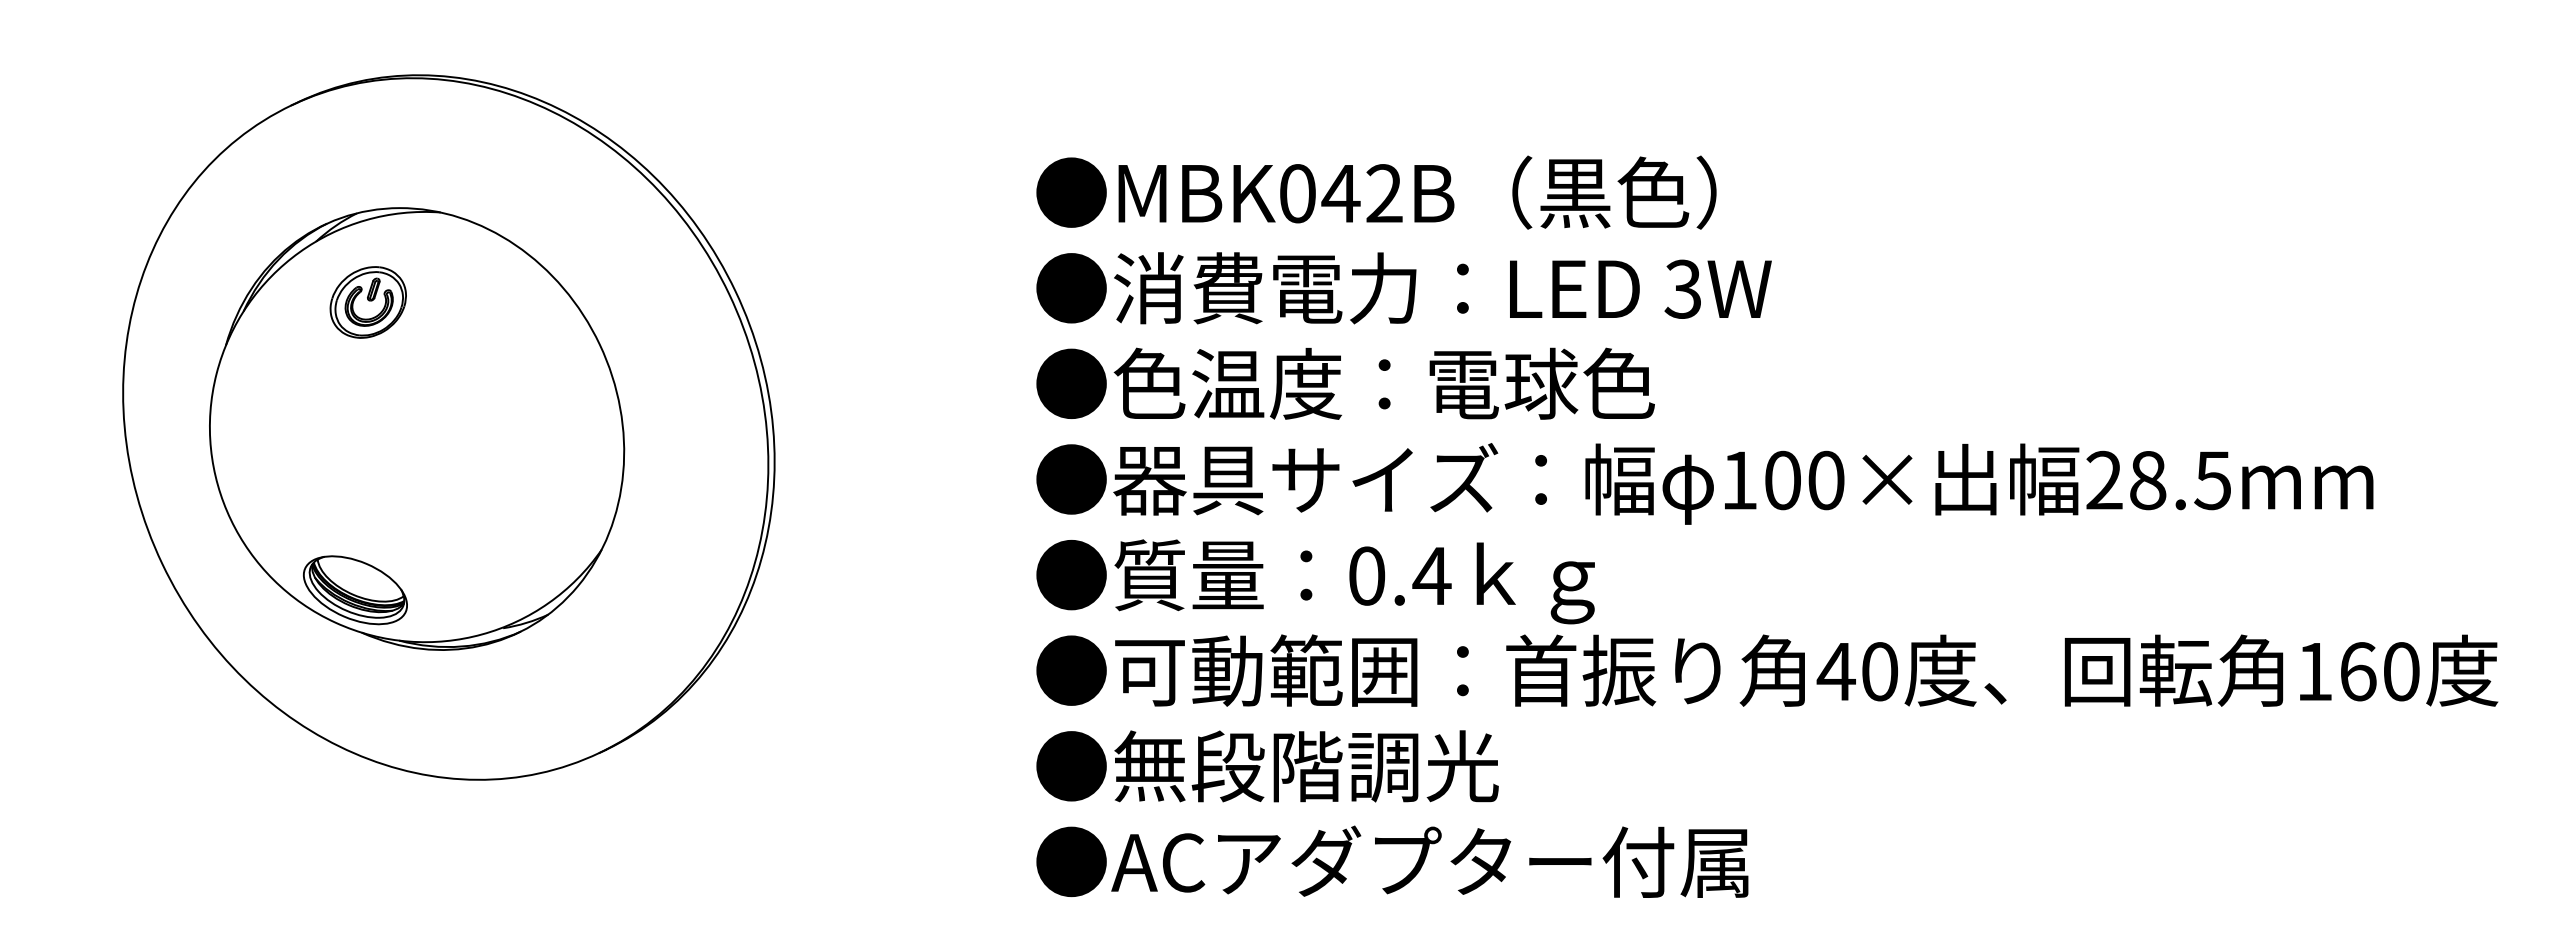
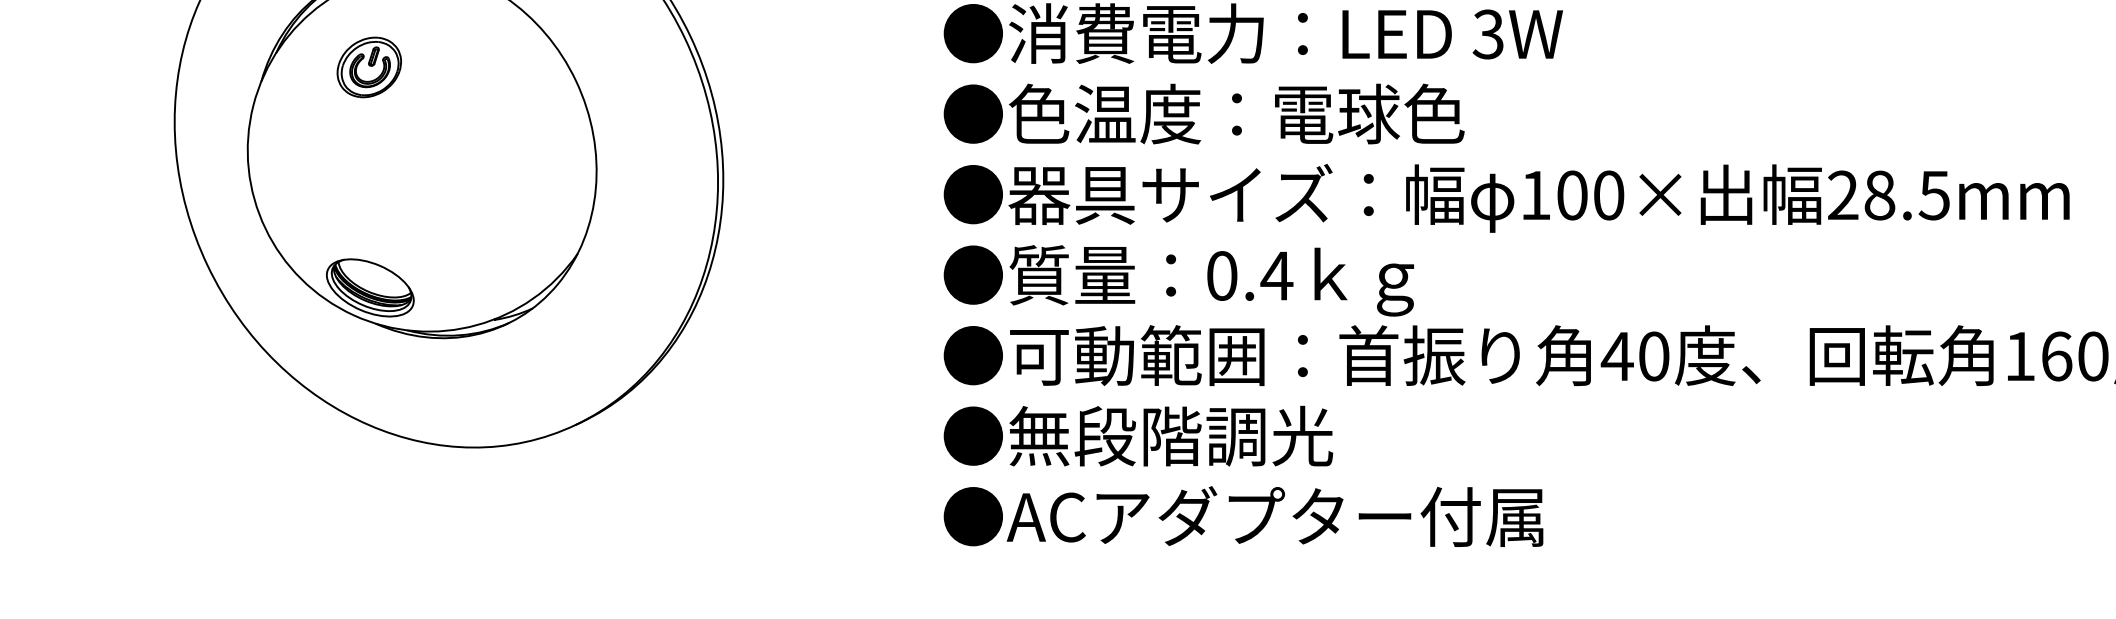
part: (367, 302) -> (368, 67), moved

